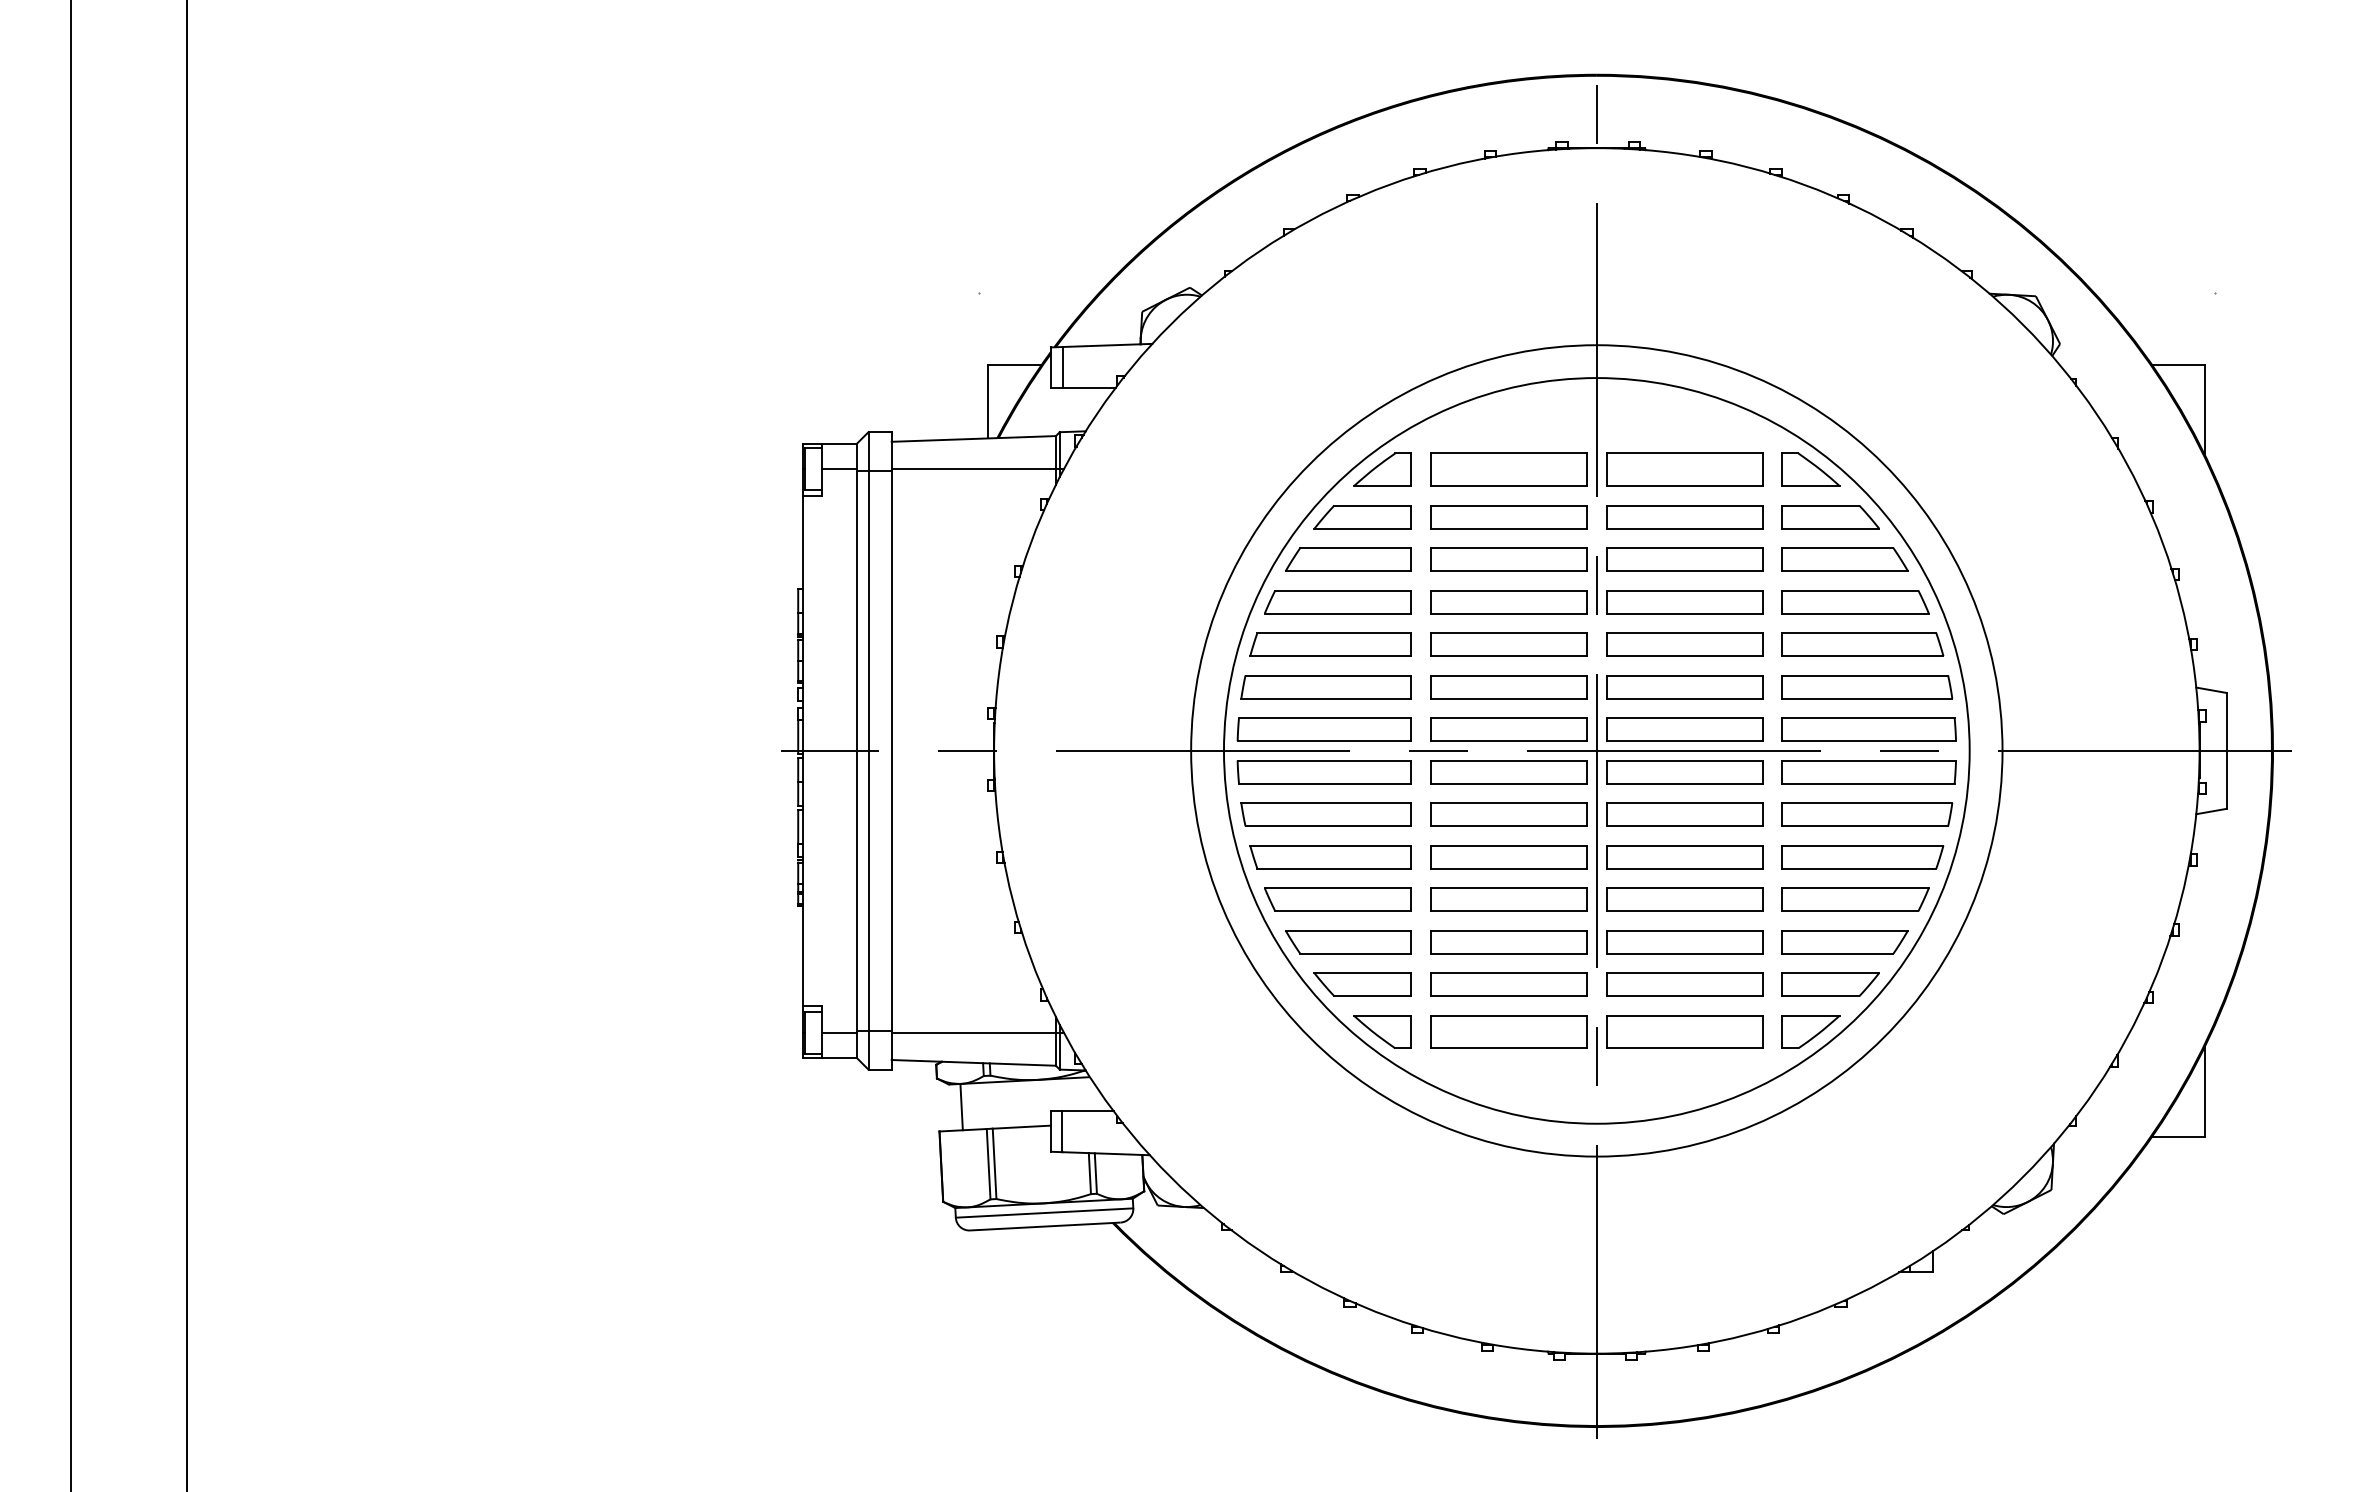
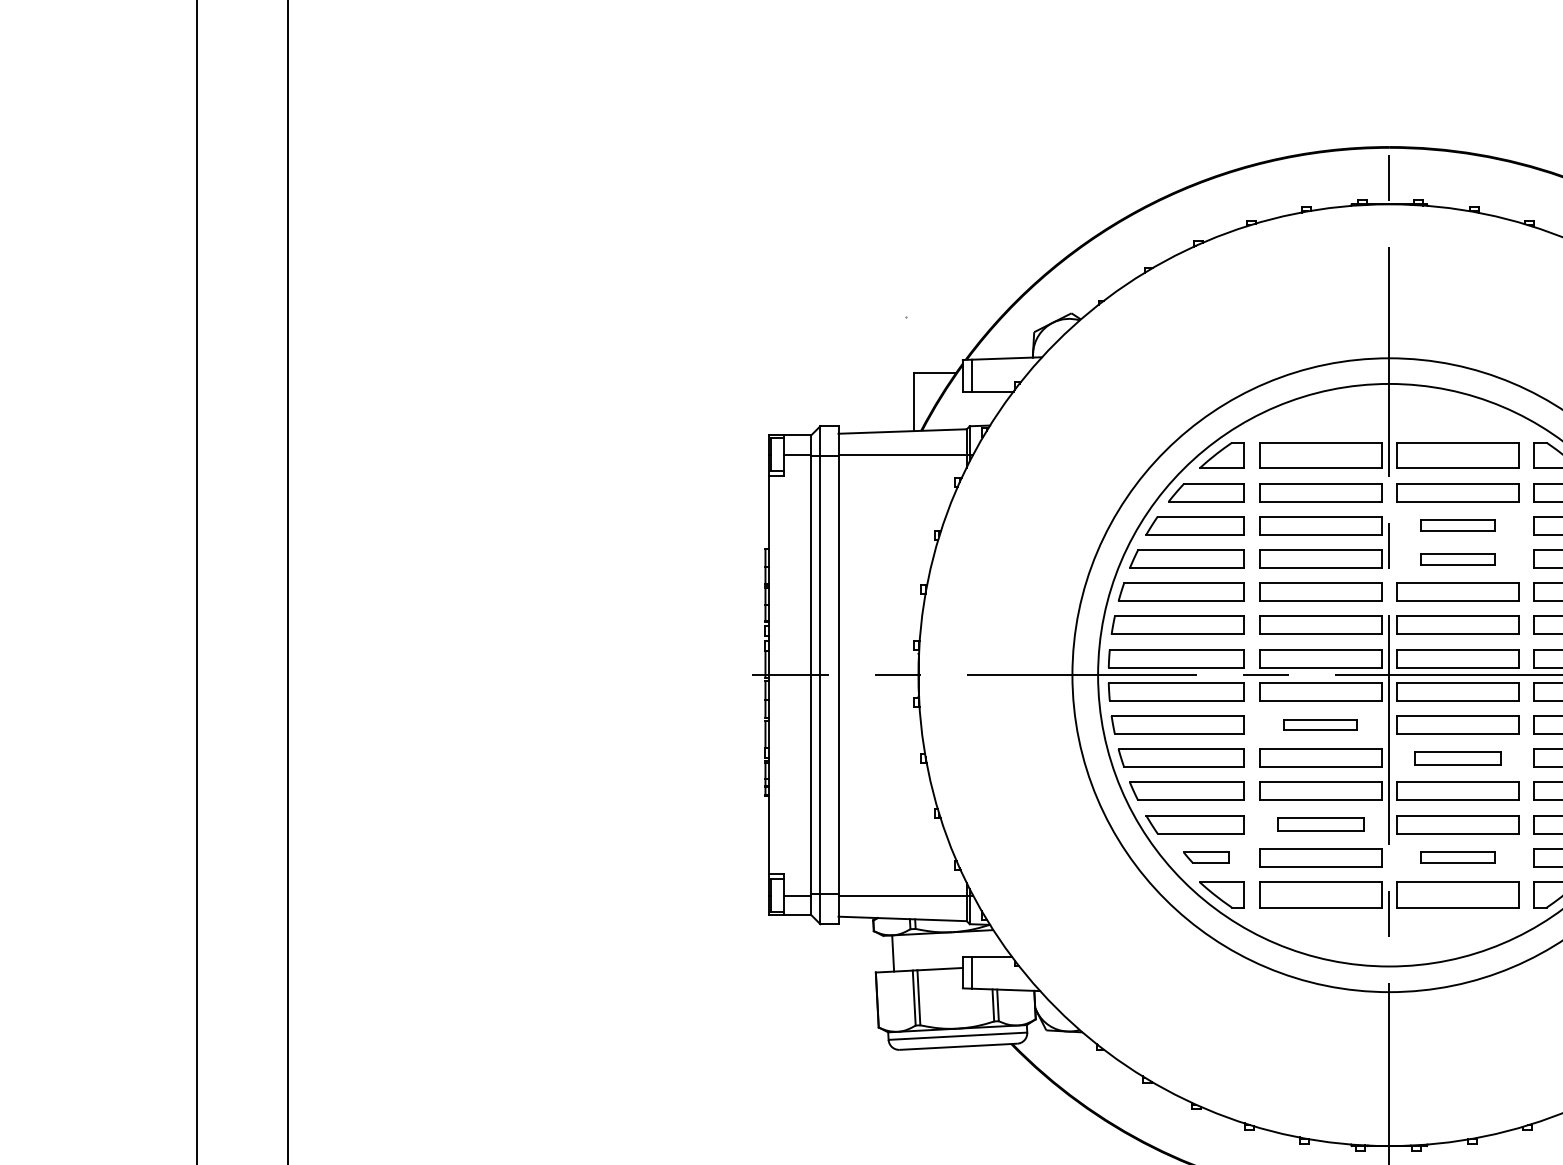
part: (1684, 559) -> (1457, 525), size x0.6
part: (1684, 602) -> (1457, 559), size x0.6
part: (1508, 814) -> (1320, 724), size x0.6
part: (1684, 857) -> (1457, 758), size x0.7
part: (1508, 942) -> (1320, 824), size x0.7
part: (1362, 984) -> (1206, 857), size x0.6
part: (1684, 984) -> (1457, 857), size x0.6

